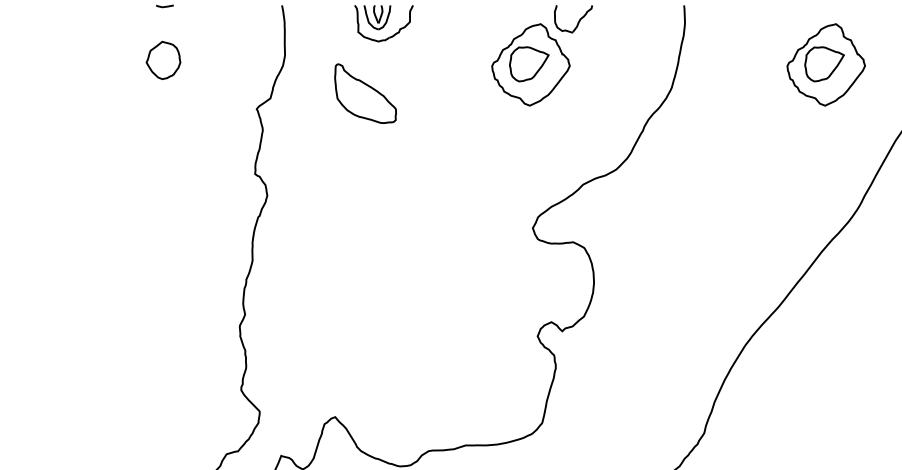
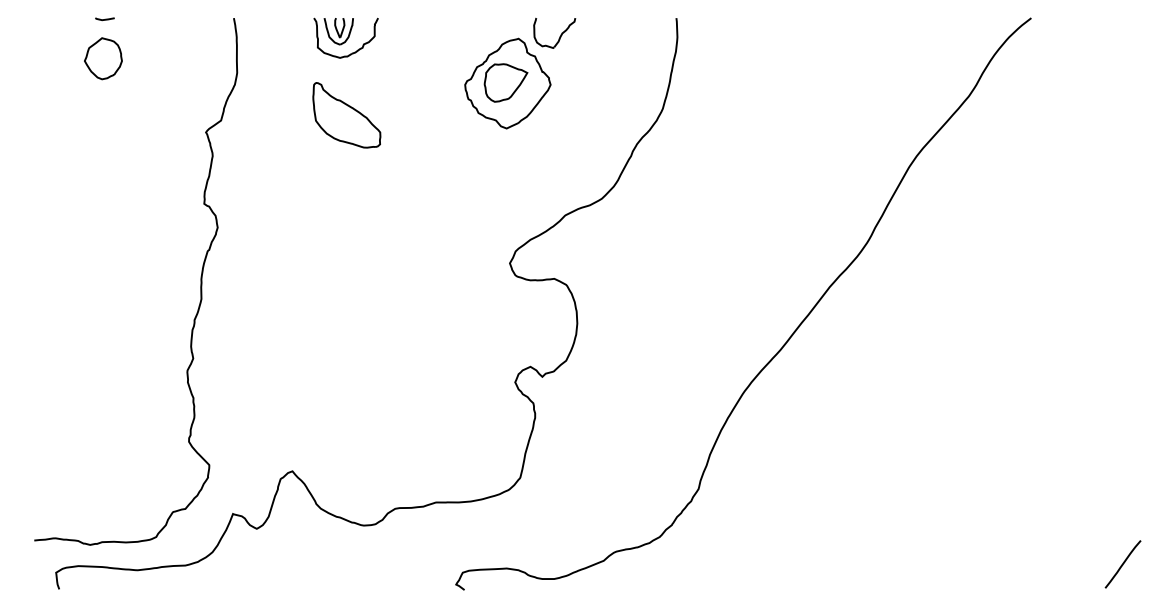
part: (163, 60) -> (103, 58), moved
part: (825, 64) -> (832, 83), removed
part: (365, 93) -> (346, 115), moved

